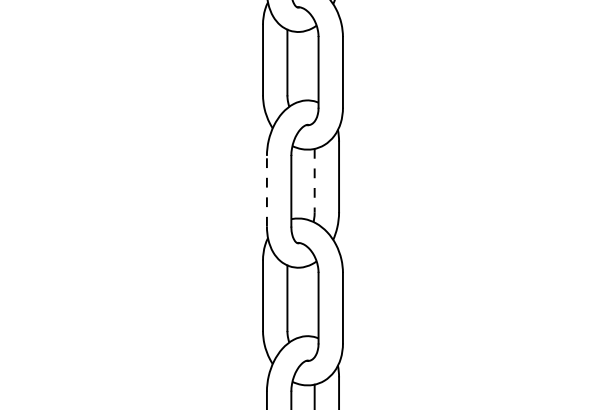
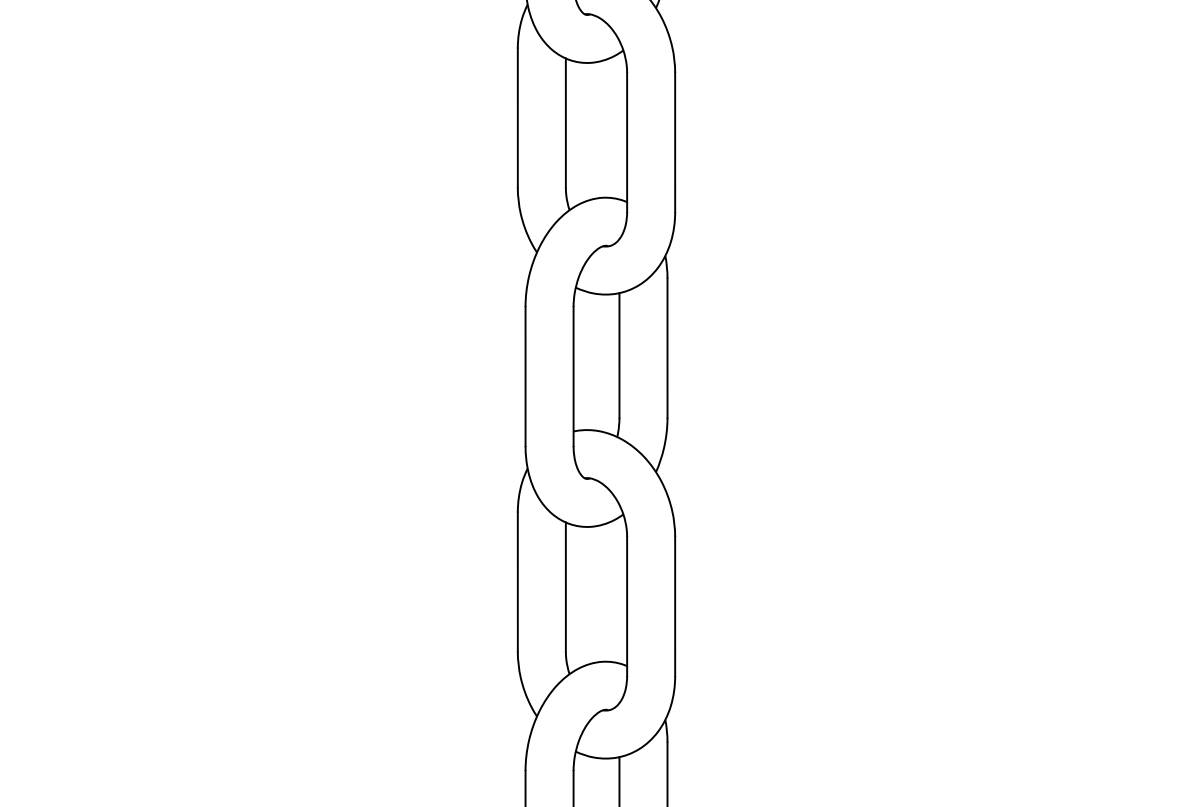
line: (314, 180) -> (619, 355), dashed -> solid
line: (266, 190) -> (524, 374), dashed -> solid

